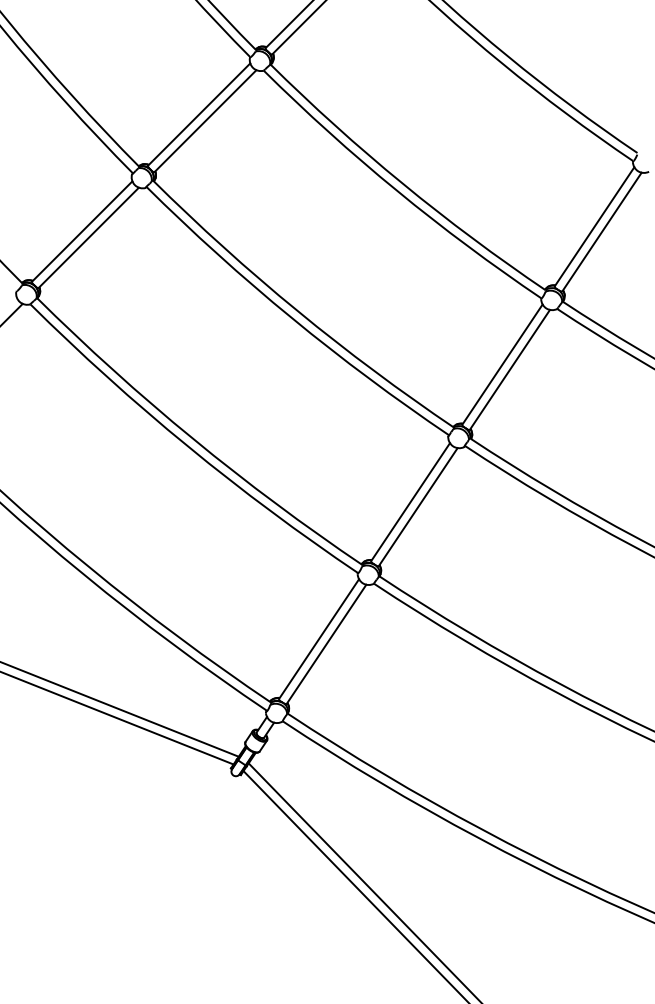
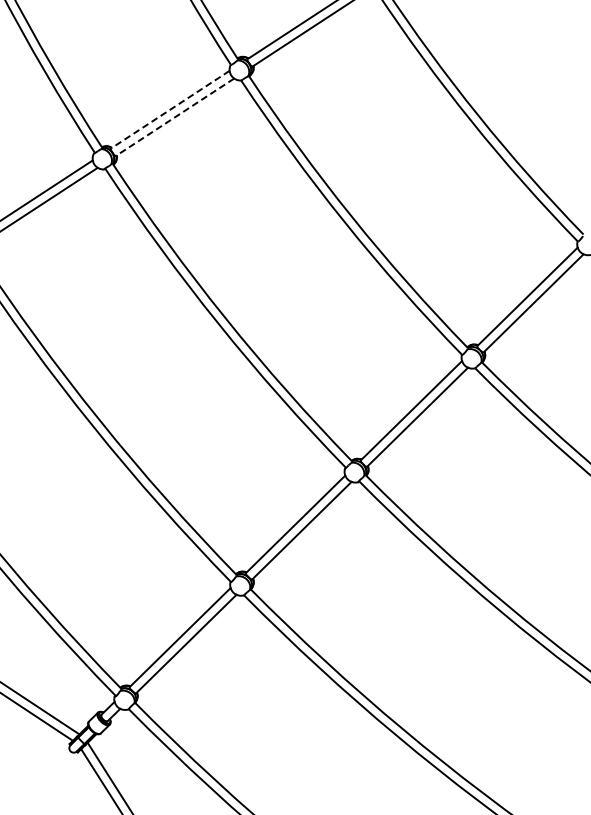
line: (198, 114) -> (169, 109), solid -> dashed
line: (205, 121) -> (174, 117), solid -> dashed

